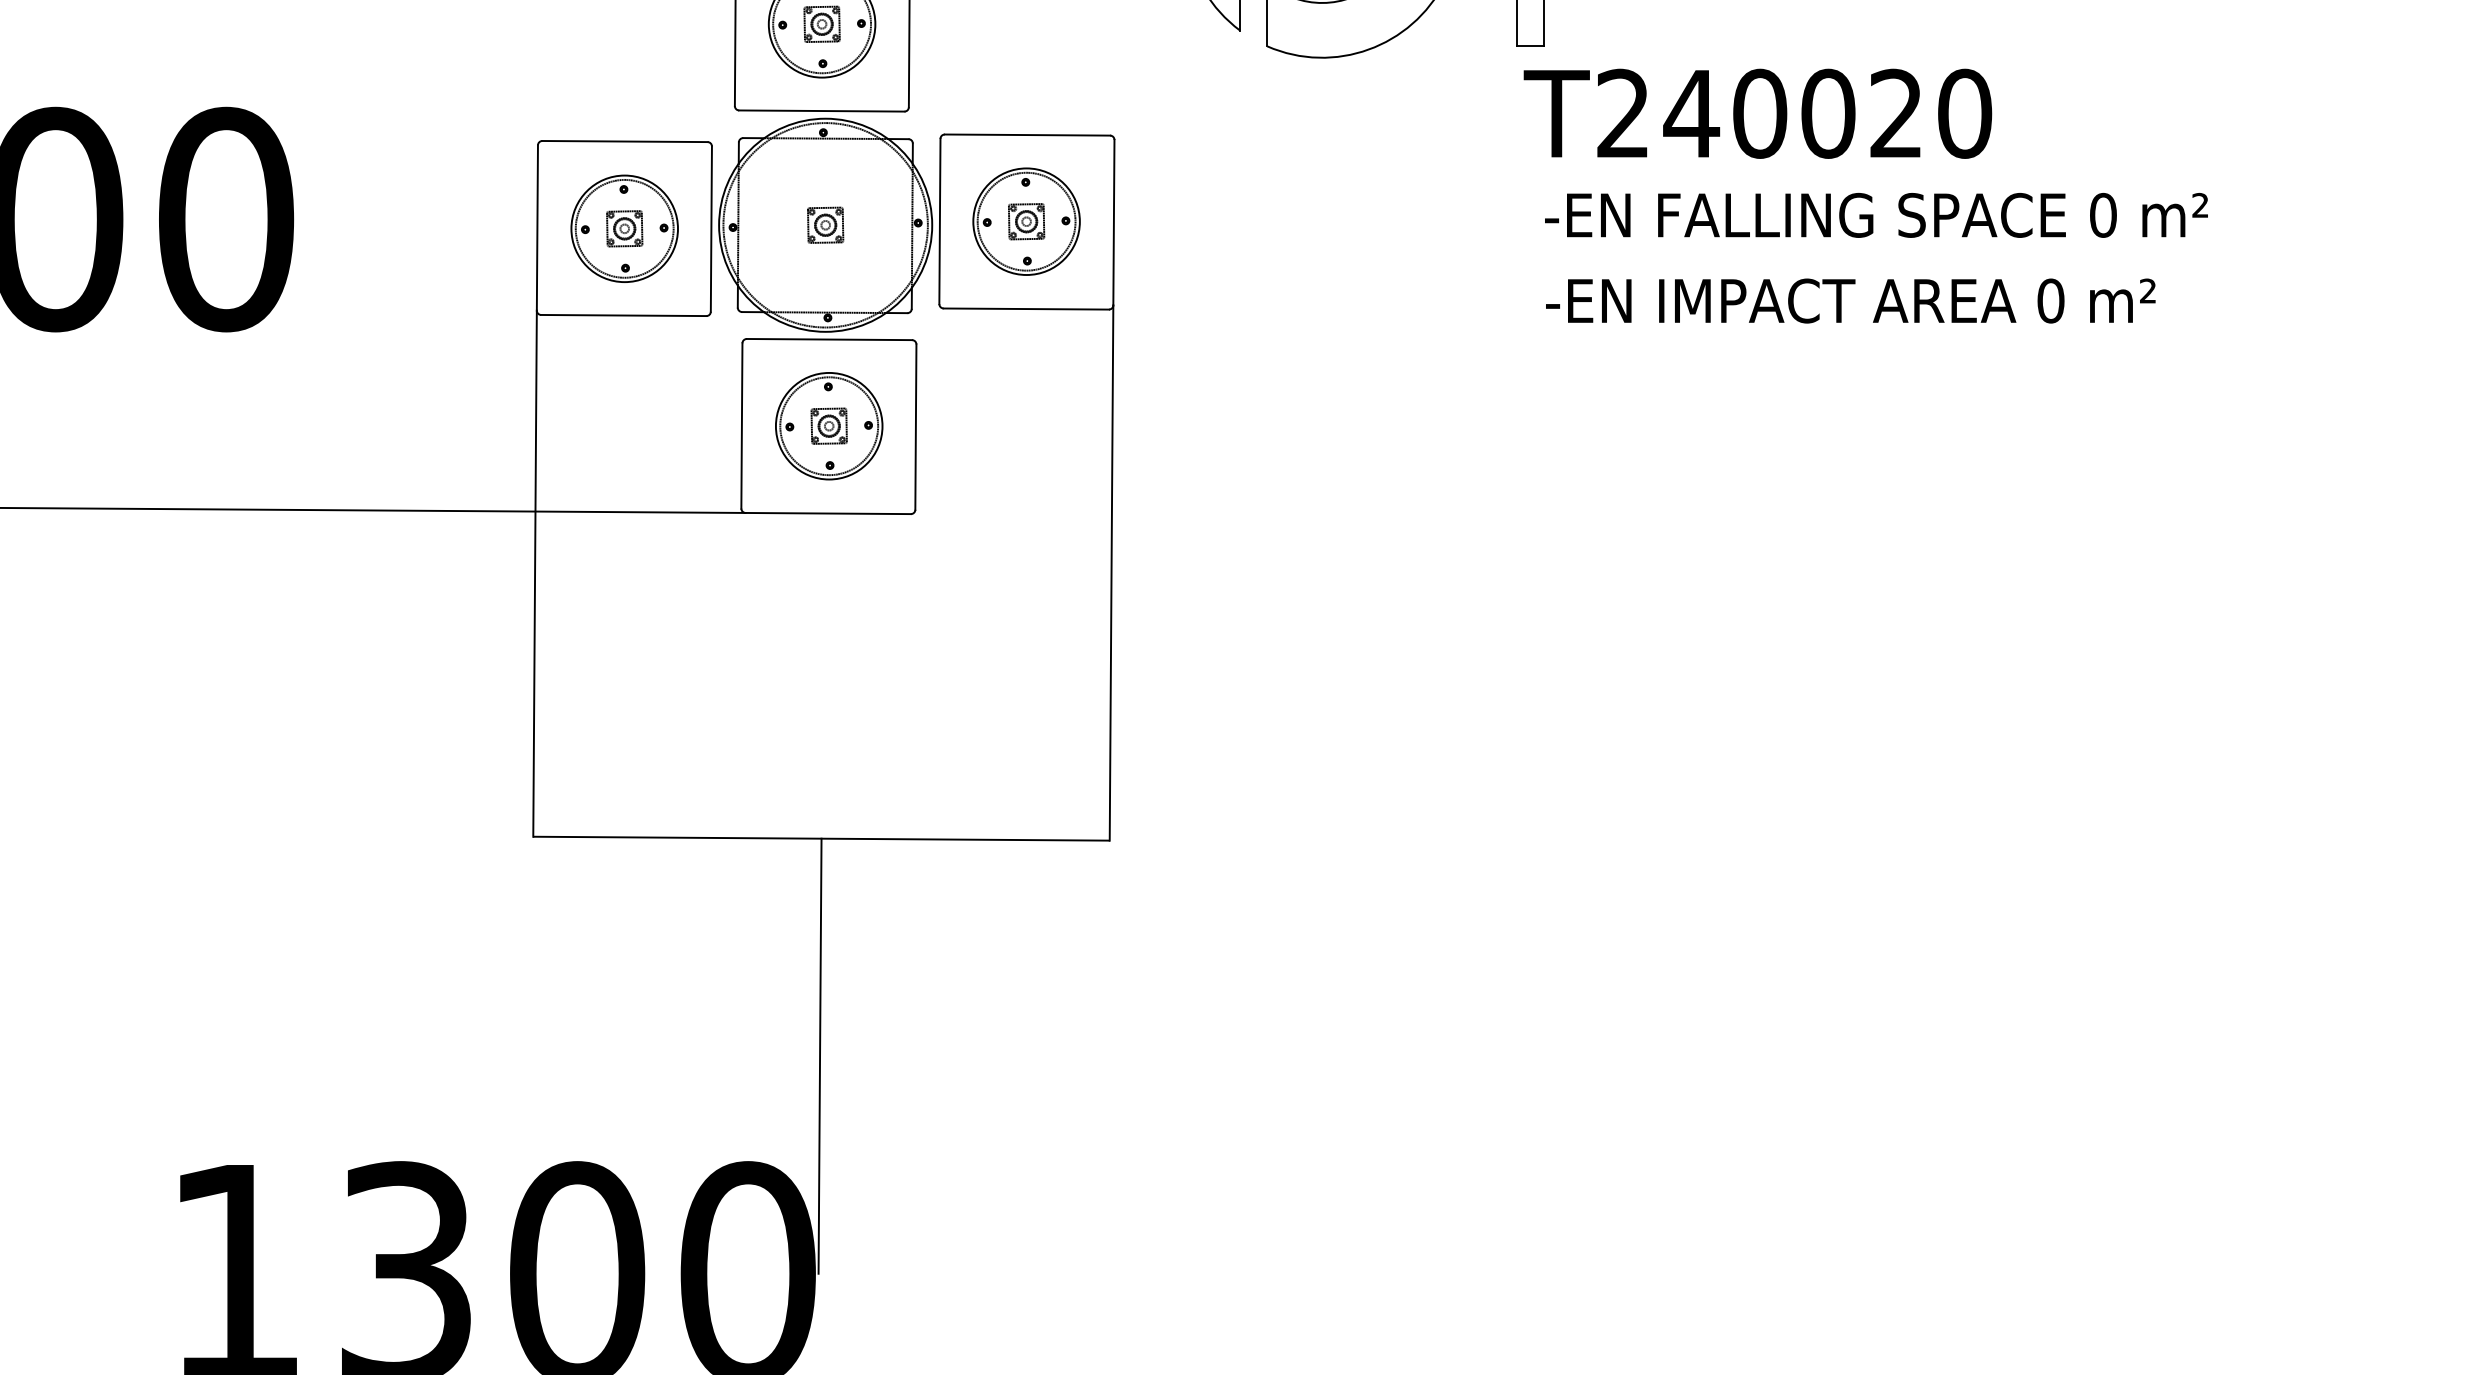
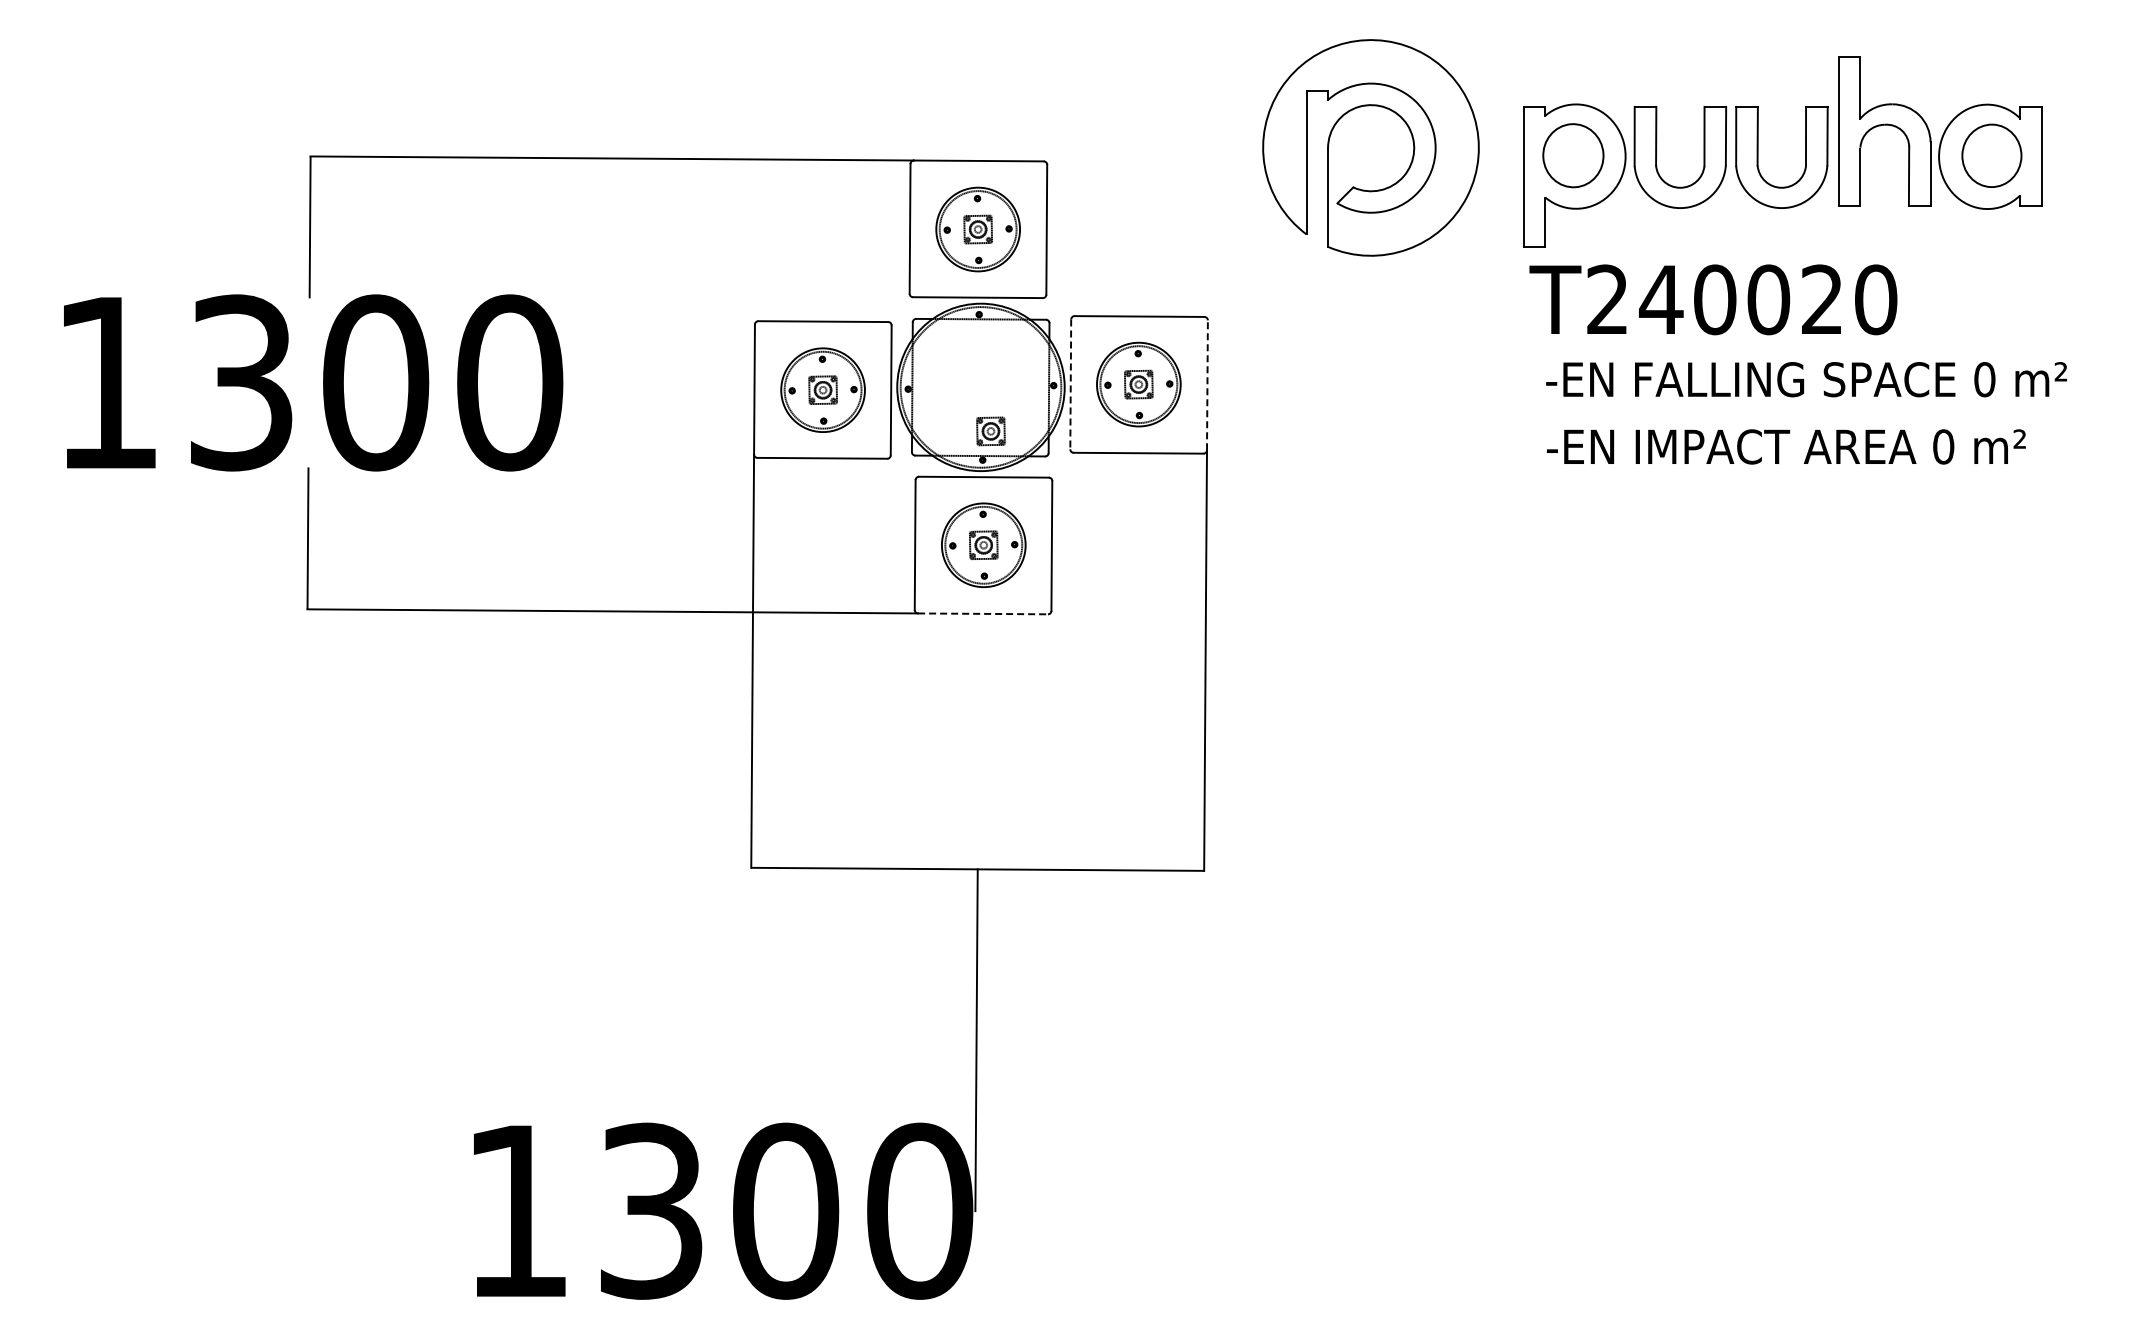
line: (939, 221) -> (1070, 384), solid -> dashed
line: (1113, 222) -> (1207, 385), solid -> dashed
part: (825, 225) -> (990, 431), moved
line: (828, 513) -> (983, 613), solid -> dashed

